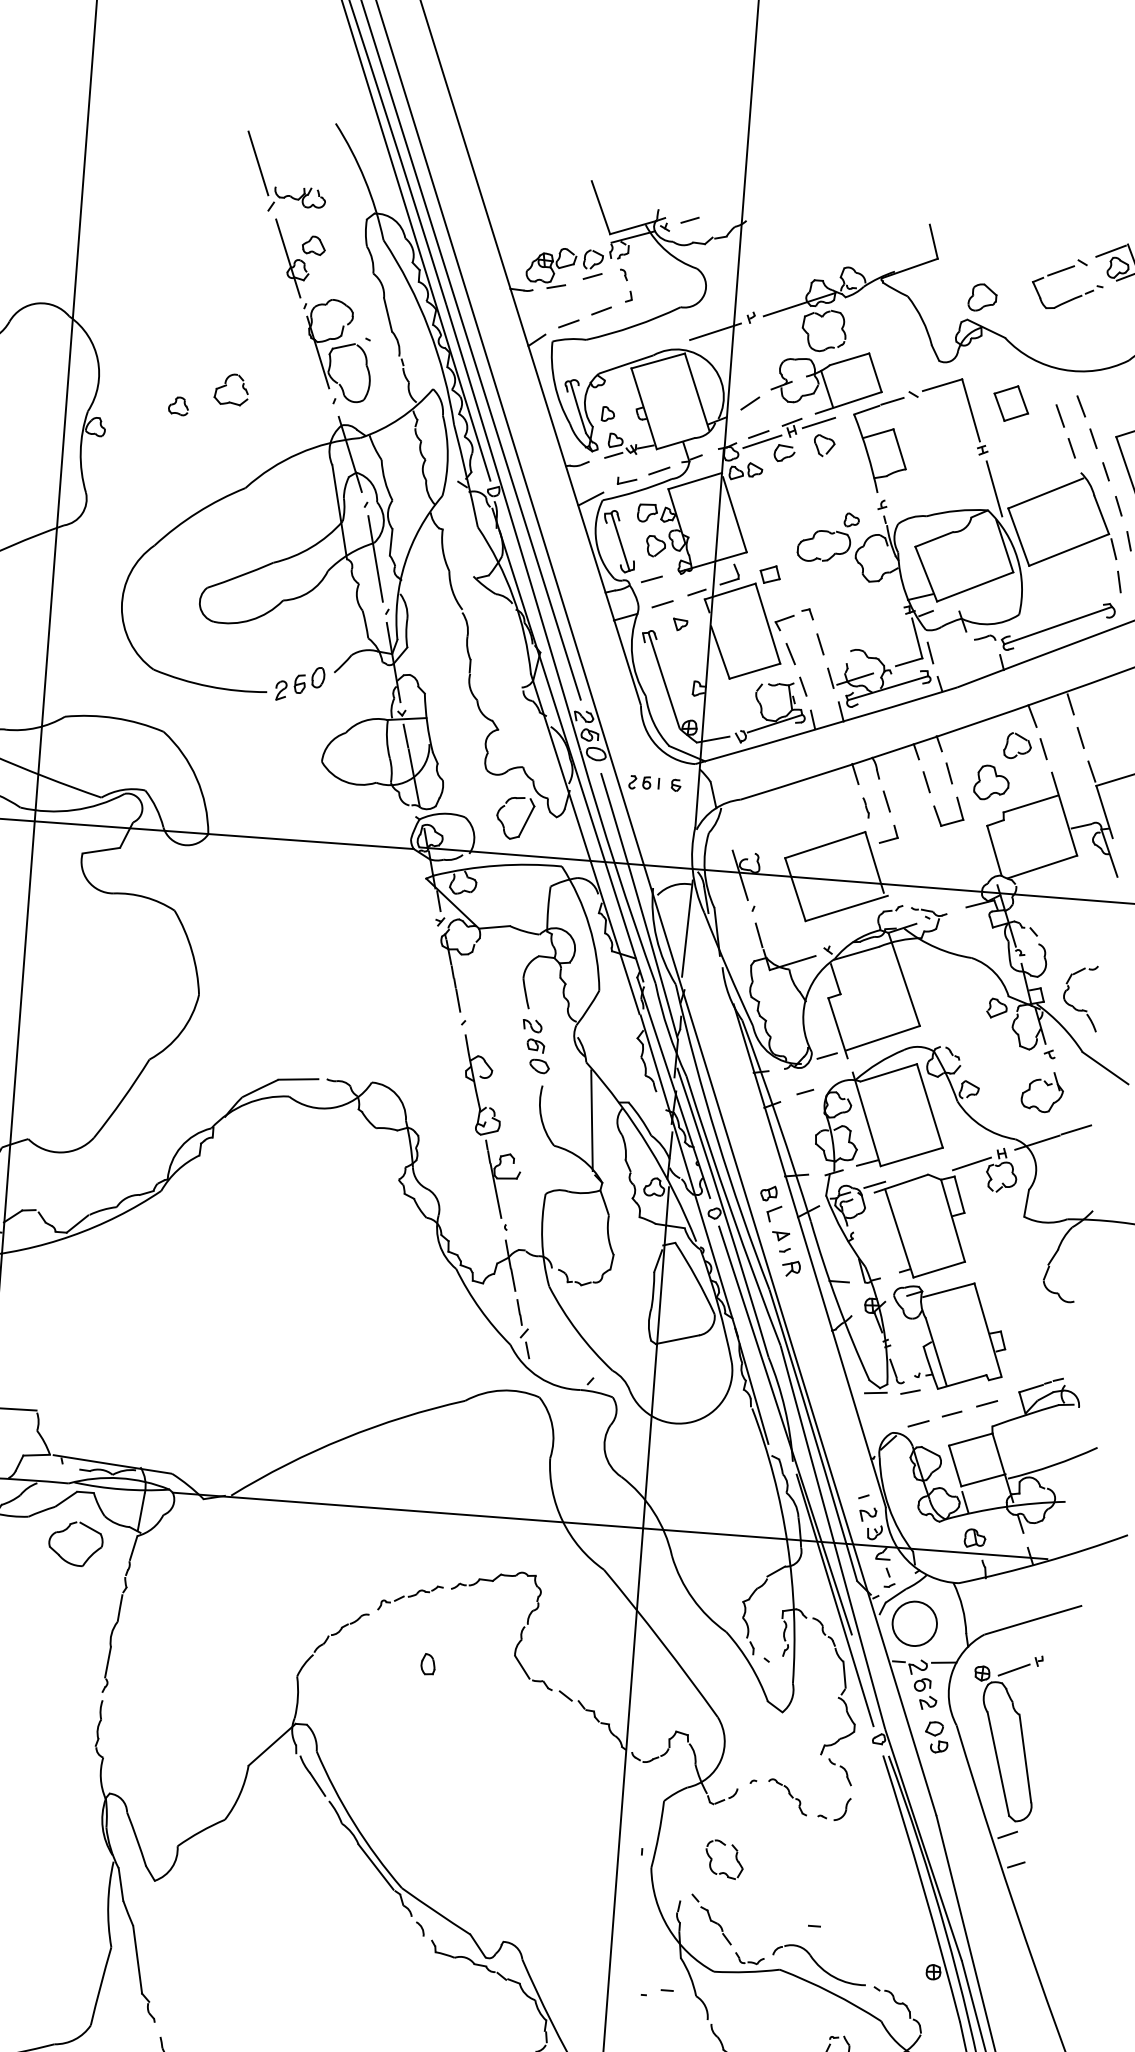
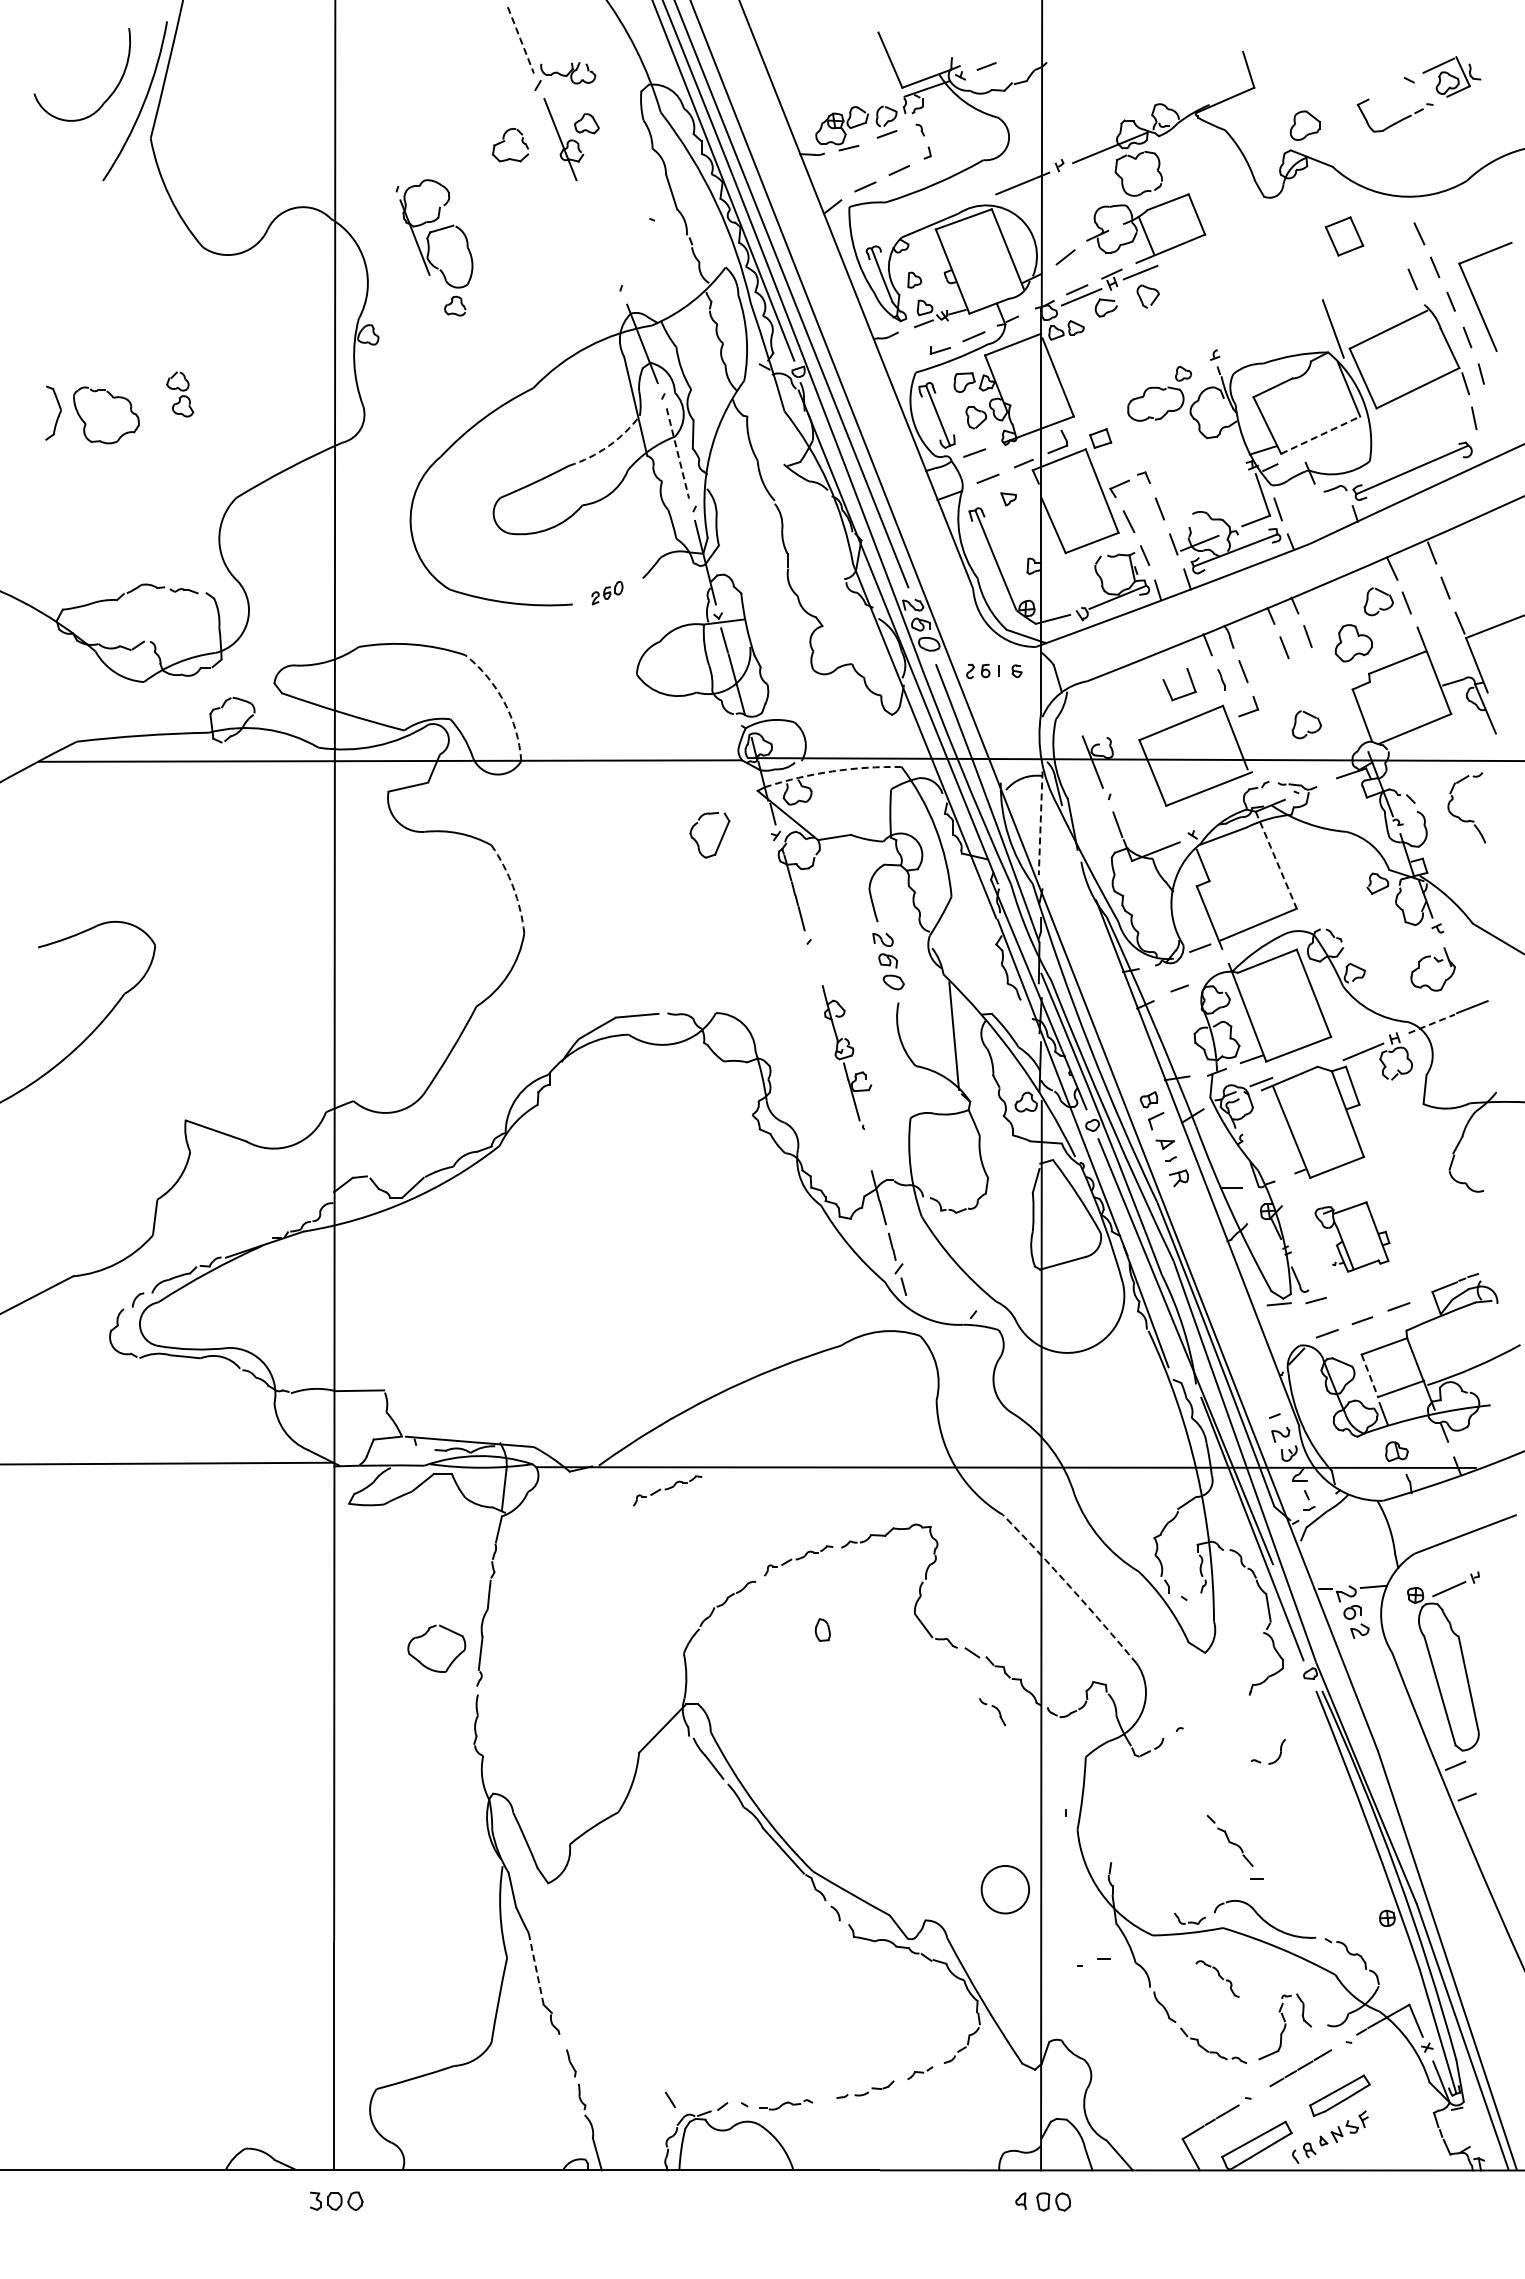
line: (258, 163) -> (520, 40), solid -> dashed
line: (1060, 270) -> (1386, 90), removed
part: (336, 350) -> (434, 233), moved
part: (227, 385) -> (505, 141), moved
line: (1060, 415) -> (1397, 245), removed
part: (898, 440) -> (1226, 284), removed
line: (590, 499) -> (902, 372), removed
arc: (311, 547) -> (608, 446), solid -> dashed
line: (376, 558) -> (678, 453), solid -> dashed
line: (975, 587) -> (1320, 435), solid -> dashed
part: (300, 683) -> (607, 592), size x0.6
arc: (196, 778) -> (504, 702), solid -> dashed
part: (959, 809) -> (1190, 681), moved
part: (523, 824) -> (719, 841), moved
part: (943, 860) -> (1308, 730), added
arc: (497, 865) -> (832, 771), solid -> dashed
line: (687, 928) -> (1040, 823), solid -> dashed
arc: (192, 951) -> (513, 887), solid -> dashed
line: (904, 979) -> (1276, 860), solid -> dashed
part: (1073, 1005) -> (1459, 816), moved
part: (490, 1132) -> (846, 1057), size x0.7
line: (1037, 1142) -> (1431, 1023), solid -> dashed
part: (948, 1335) -> (1352, 1236), size x0.6
line: (954, 1465) -> (1369, 1375), solid -> dashed
part: (293, 1523) -> (667, 1490), added
part: (67, 1529) -> (426, 1634), moved
circle: (913, 1623) -> (1004, 1889), moved
arc: (662, 1642) -> (1071, 1587), solid -> dashed
part: (936, 1737) -> (1371, 1667), removed
part: (840, 1772) -> (992, 1712), moved
part: (787, 1796) -> (1217, 1978), moved
part: (735, 1857) -> (1166, 1811), removed
part: (711, 1919) -> (1229, 1840), moved
line: (137, 1960) -> (536, 1969), solid -> dashed

